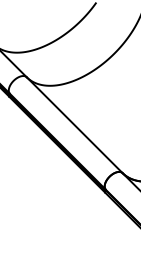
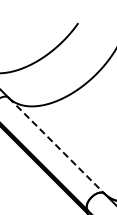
line: (74, 125) -> (56, 146), solid -> dashed

